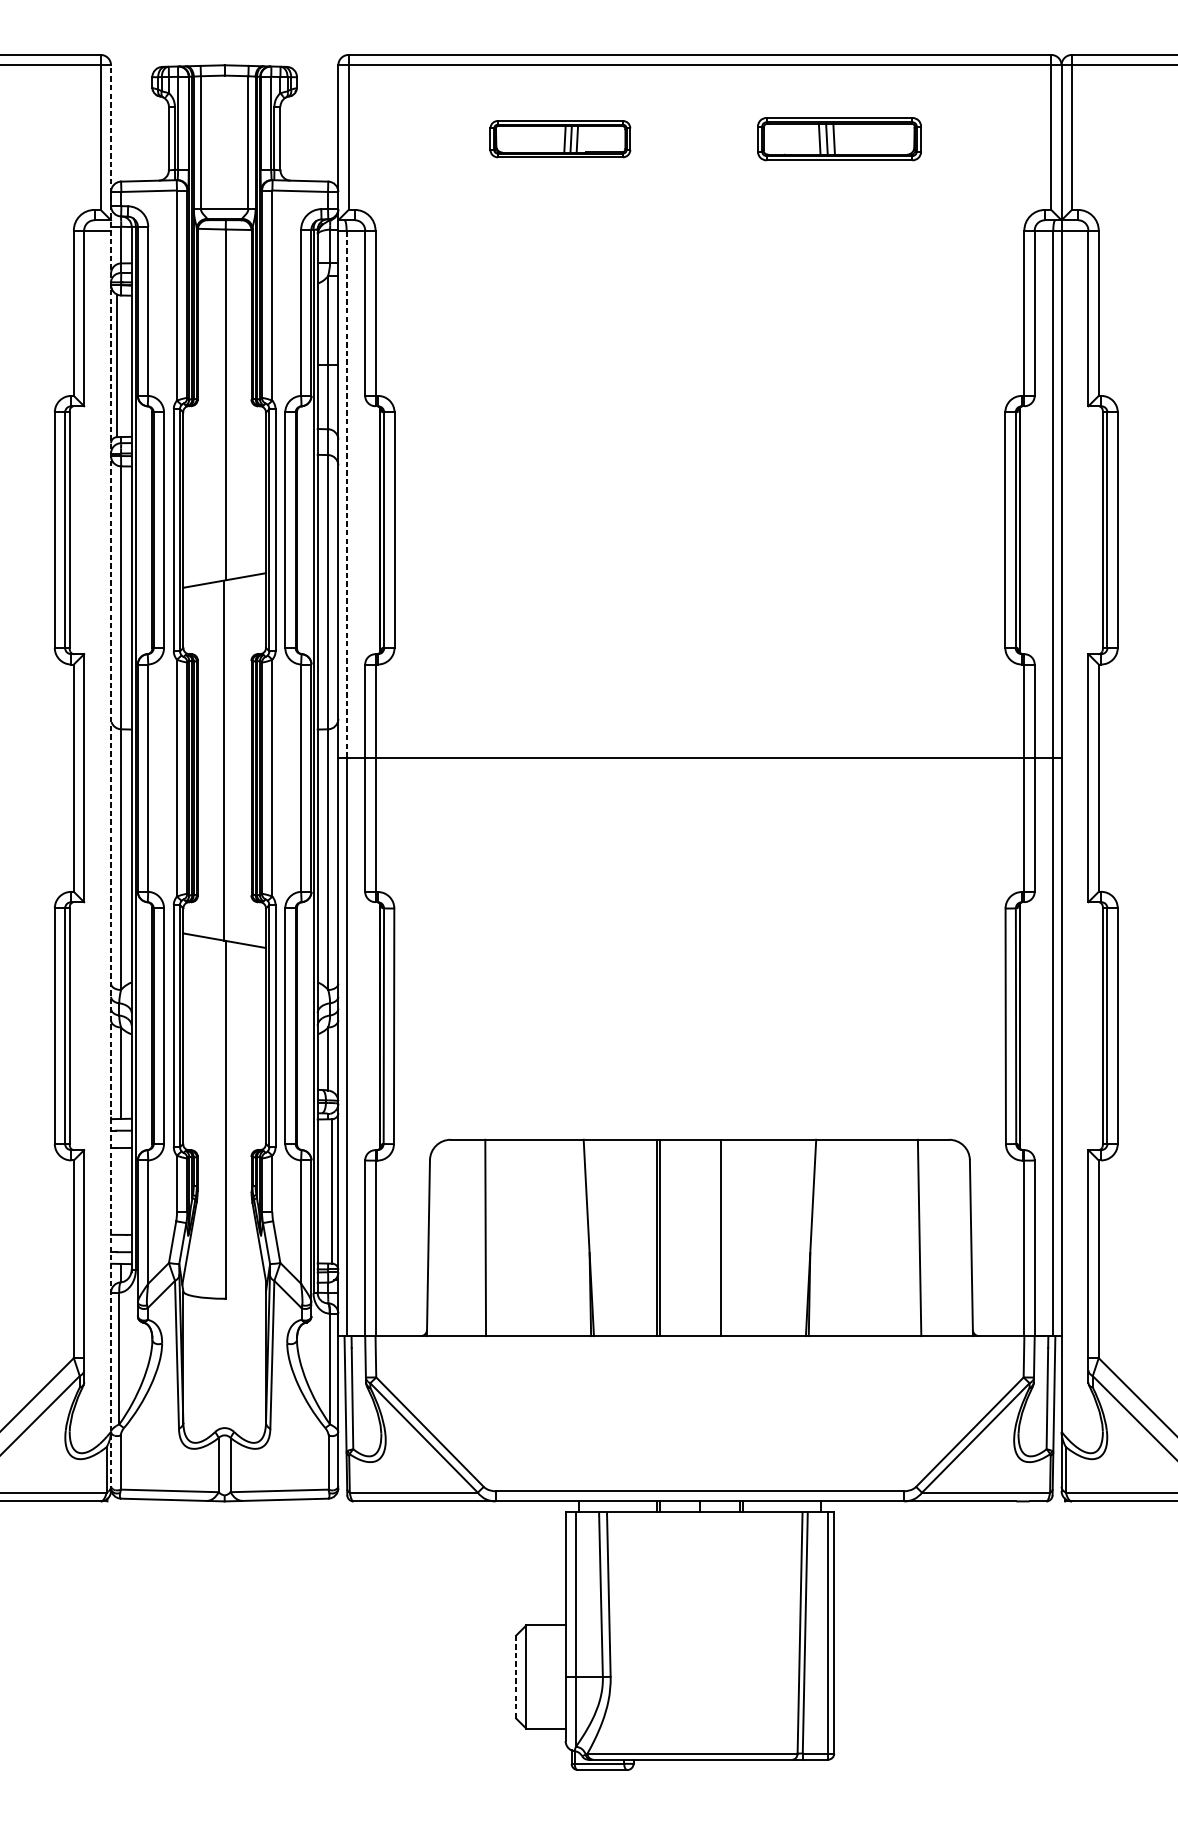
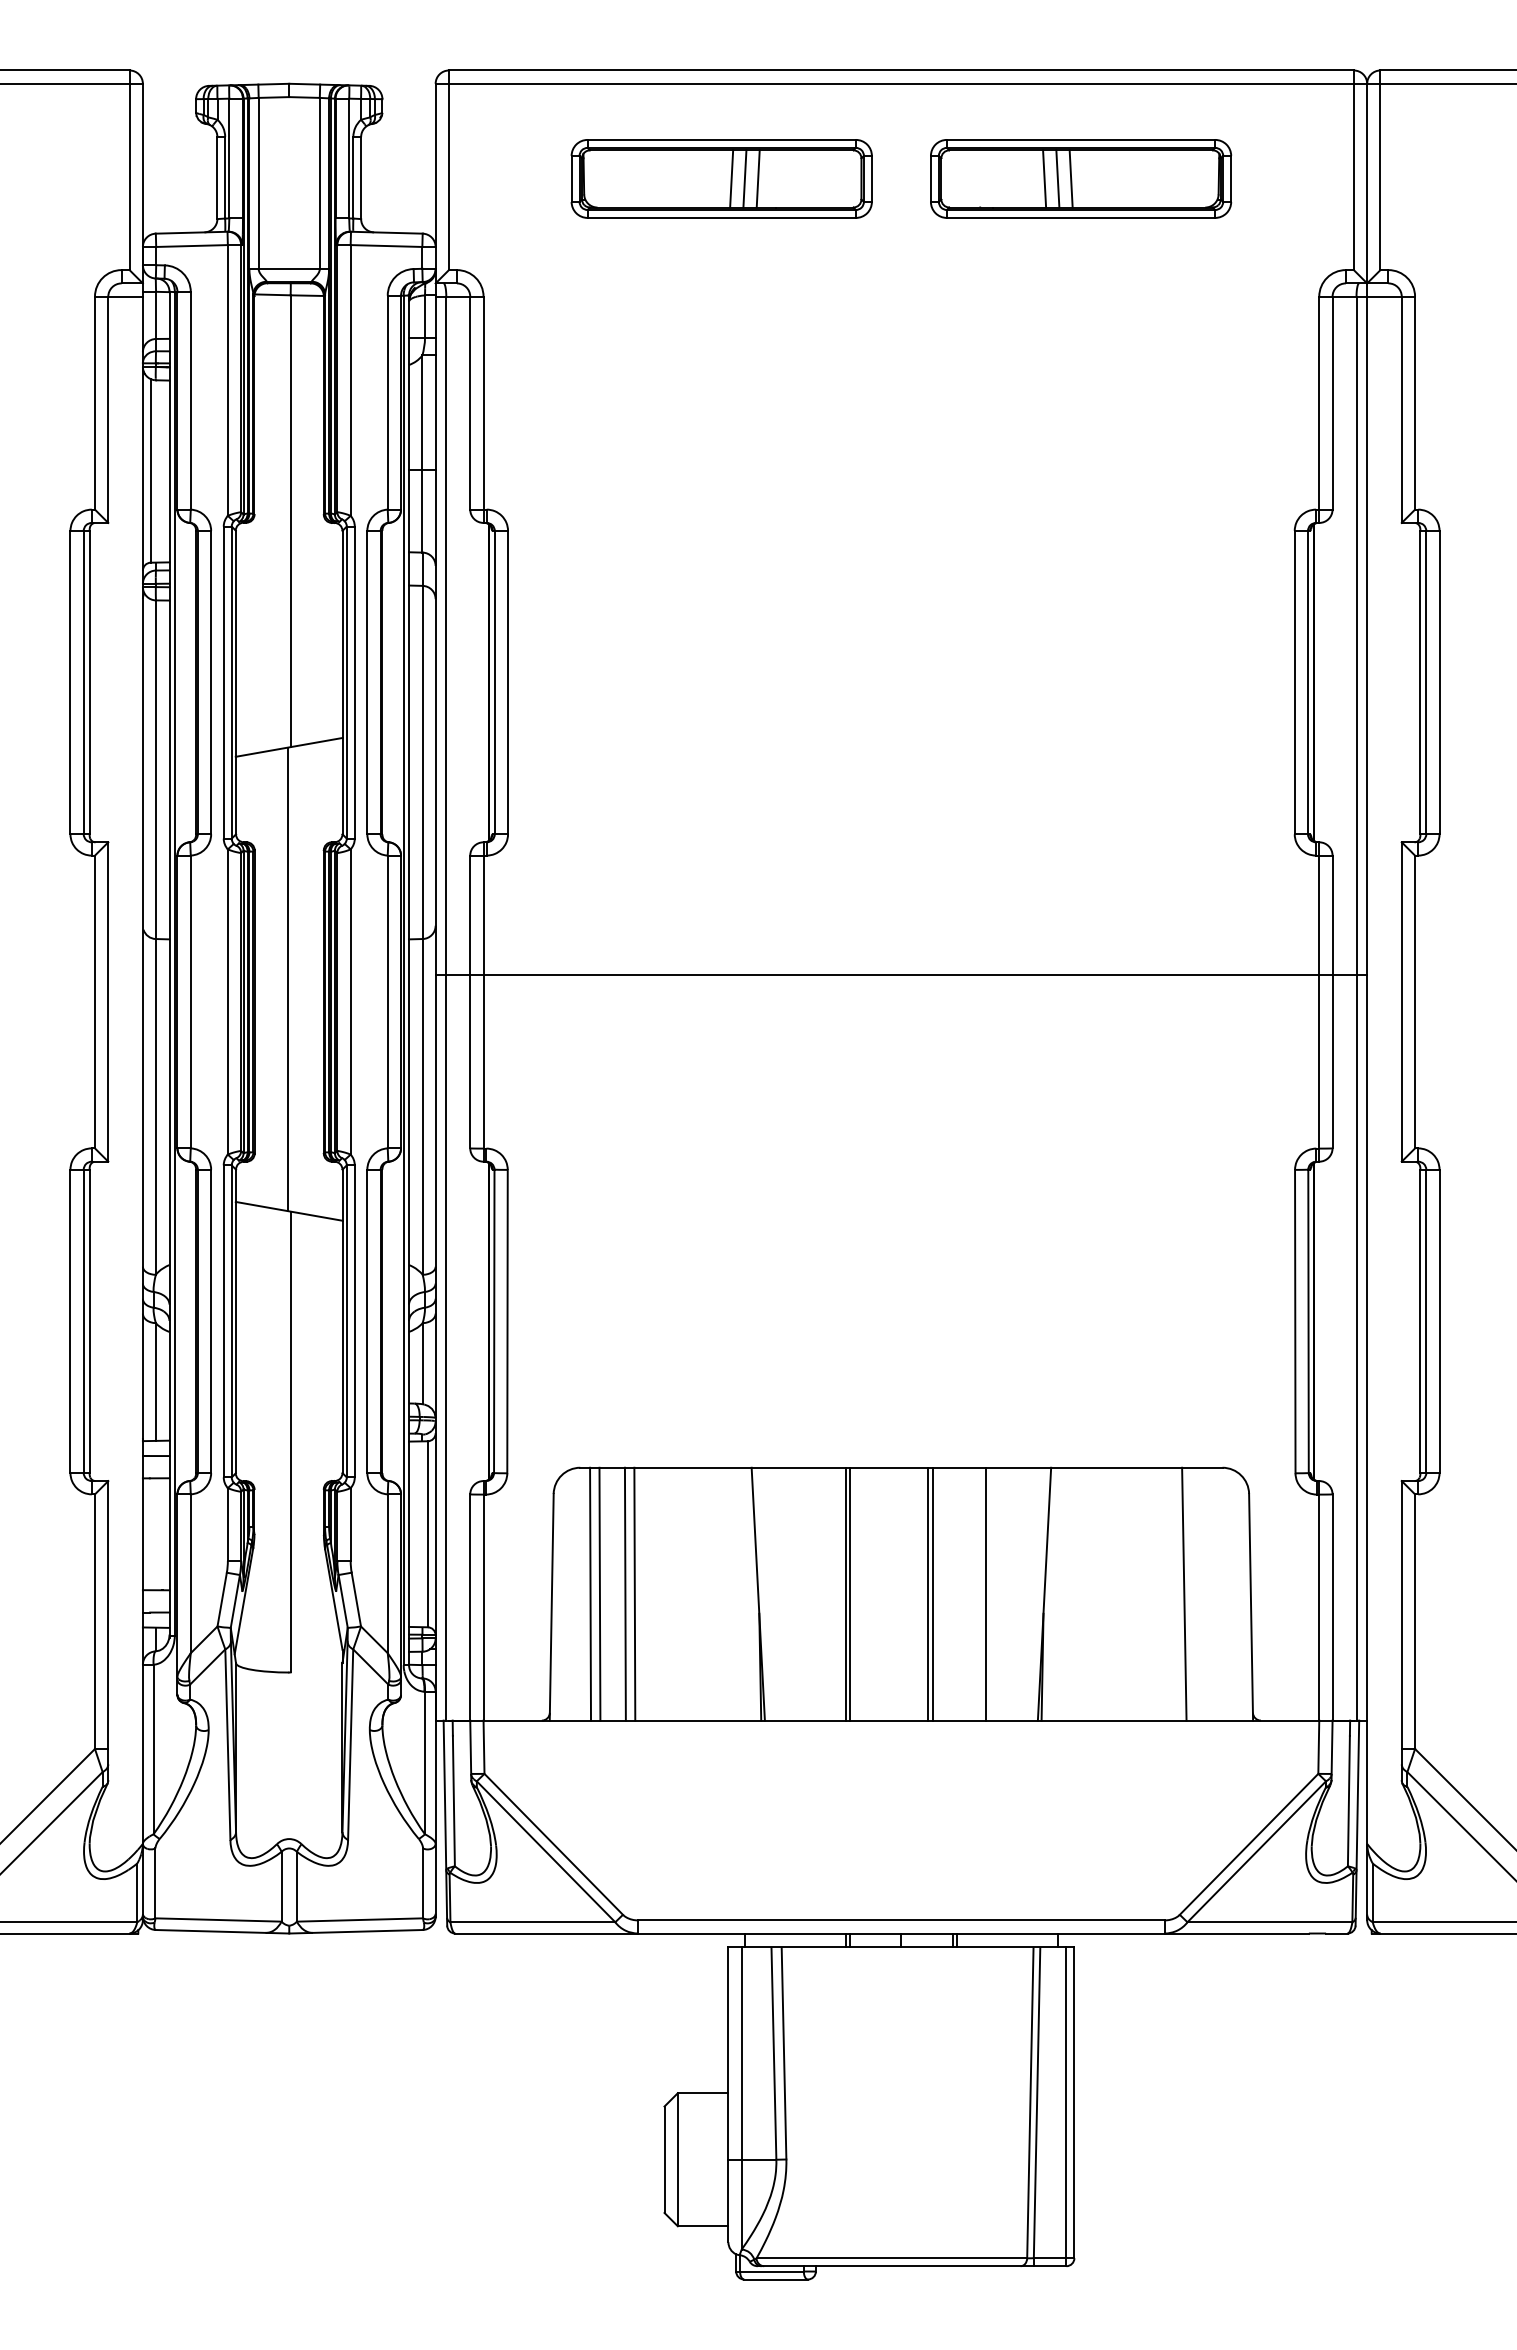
part: (560, 138) -> (721, 178), size x1.67
part: (839, 138) -> (1081, 178), size x1.43
line: (346, 493) -> (446, 635), dashed -> solid
line: (110, 777) -> (142, 1001), dashed -> solid
line: (458, 1237) -> (590, 1593), added
line: (465, 1237) -> (599, 1593), added
line: (492, 1237) -> (634, 1593), added
line: (724, 1237) -> (933, 1593), added
line: (766, 1237) -> (986, 1593), added
line: (516, 1677) -> (664, 2160), dashed -> solid

